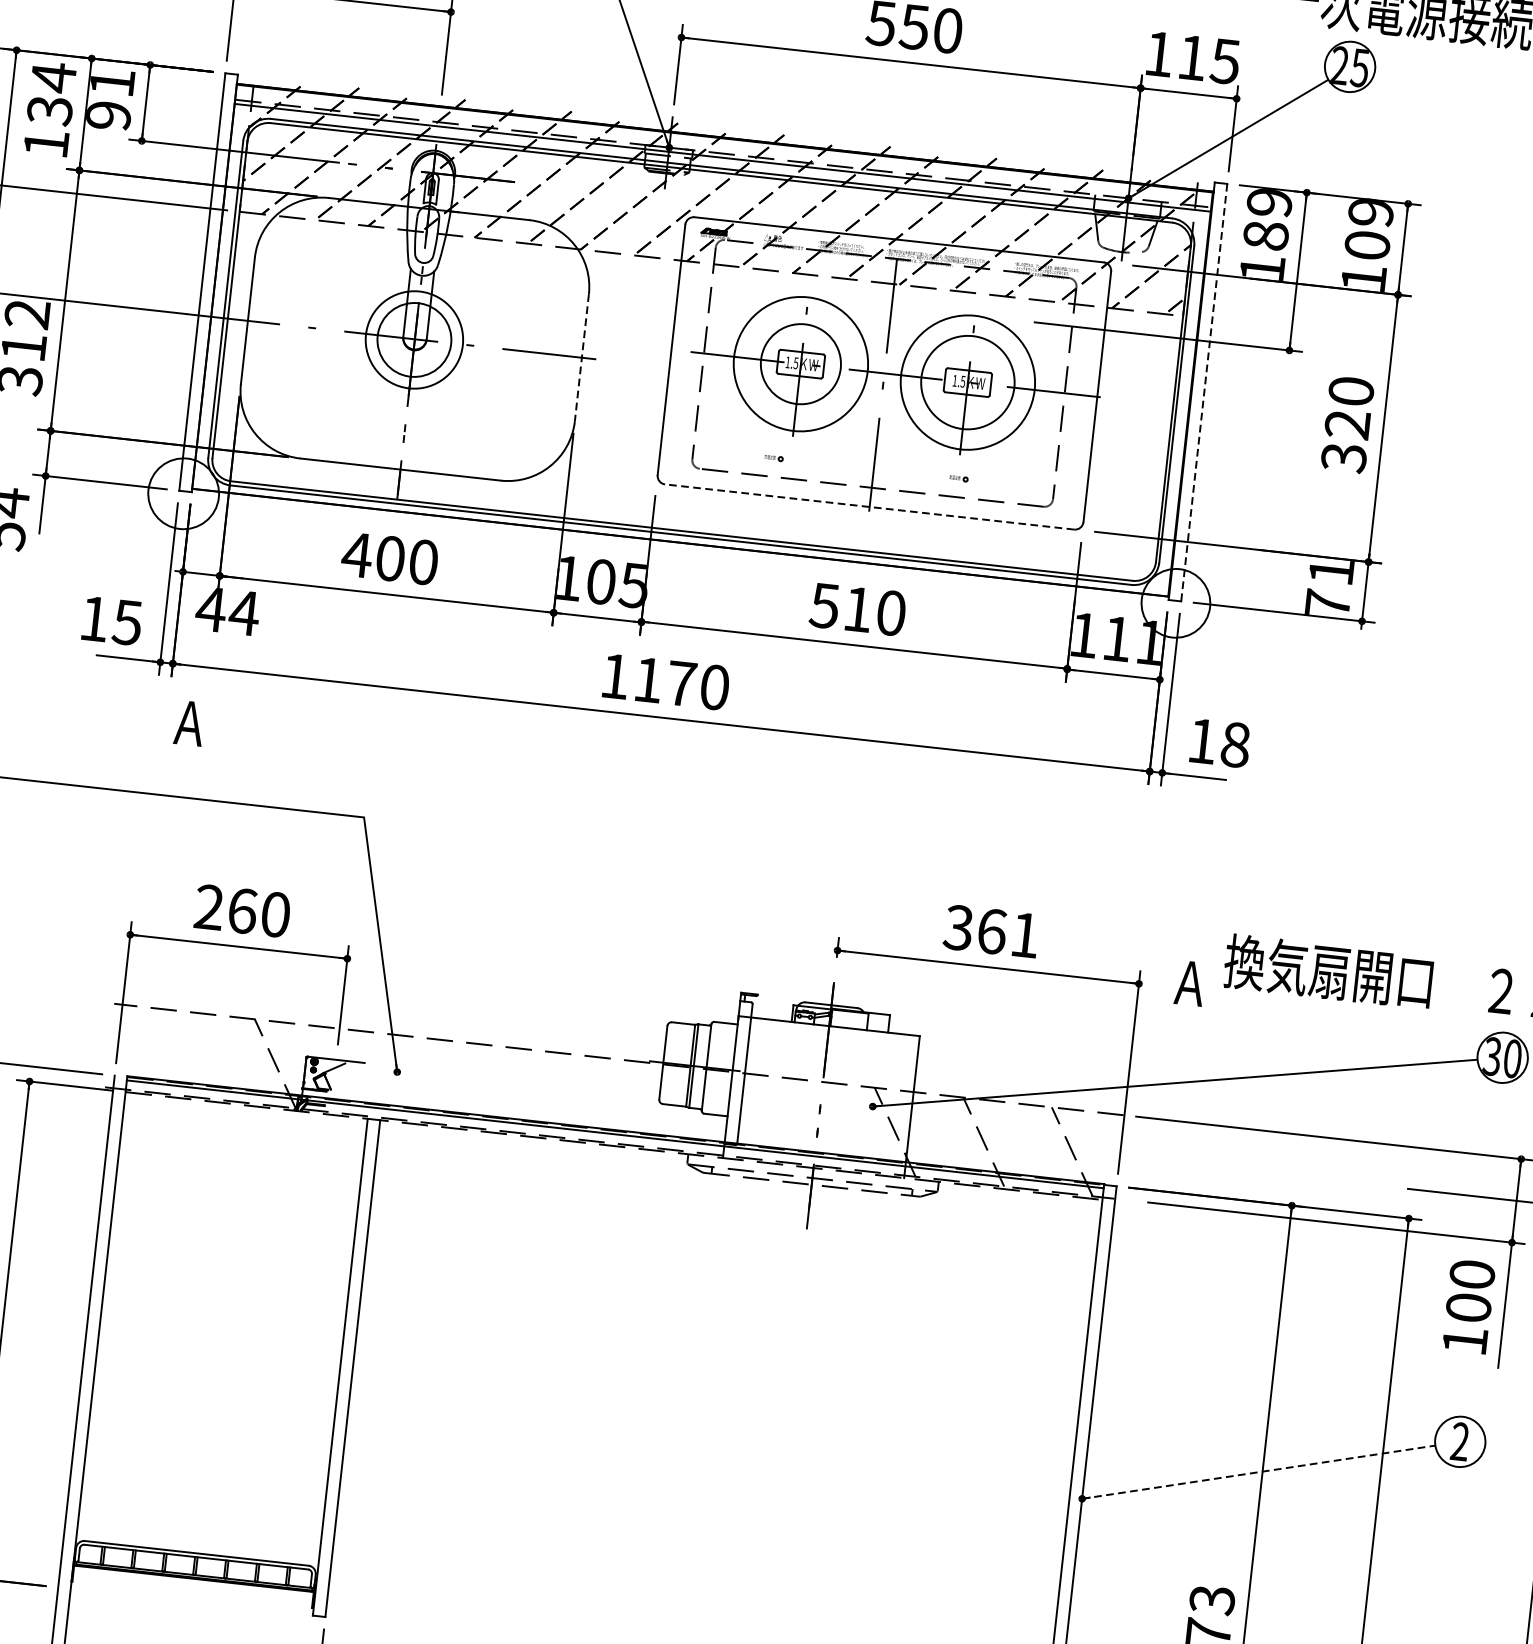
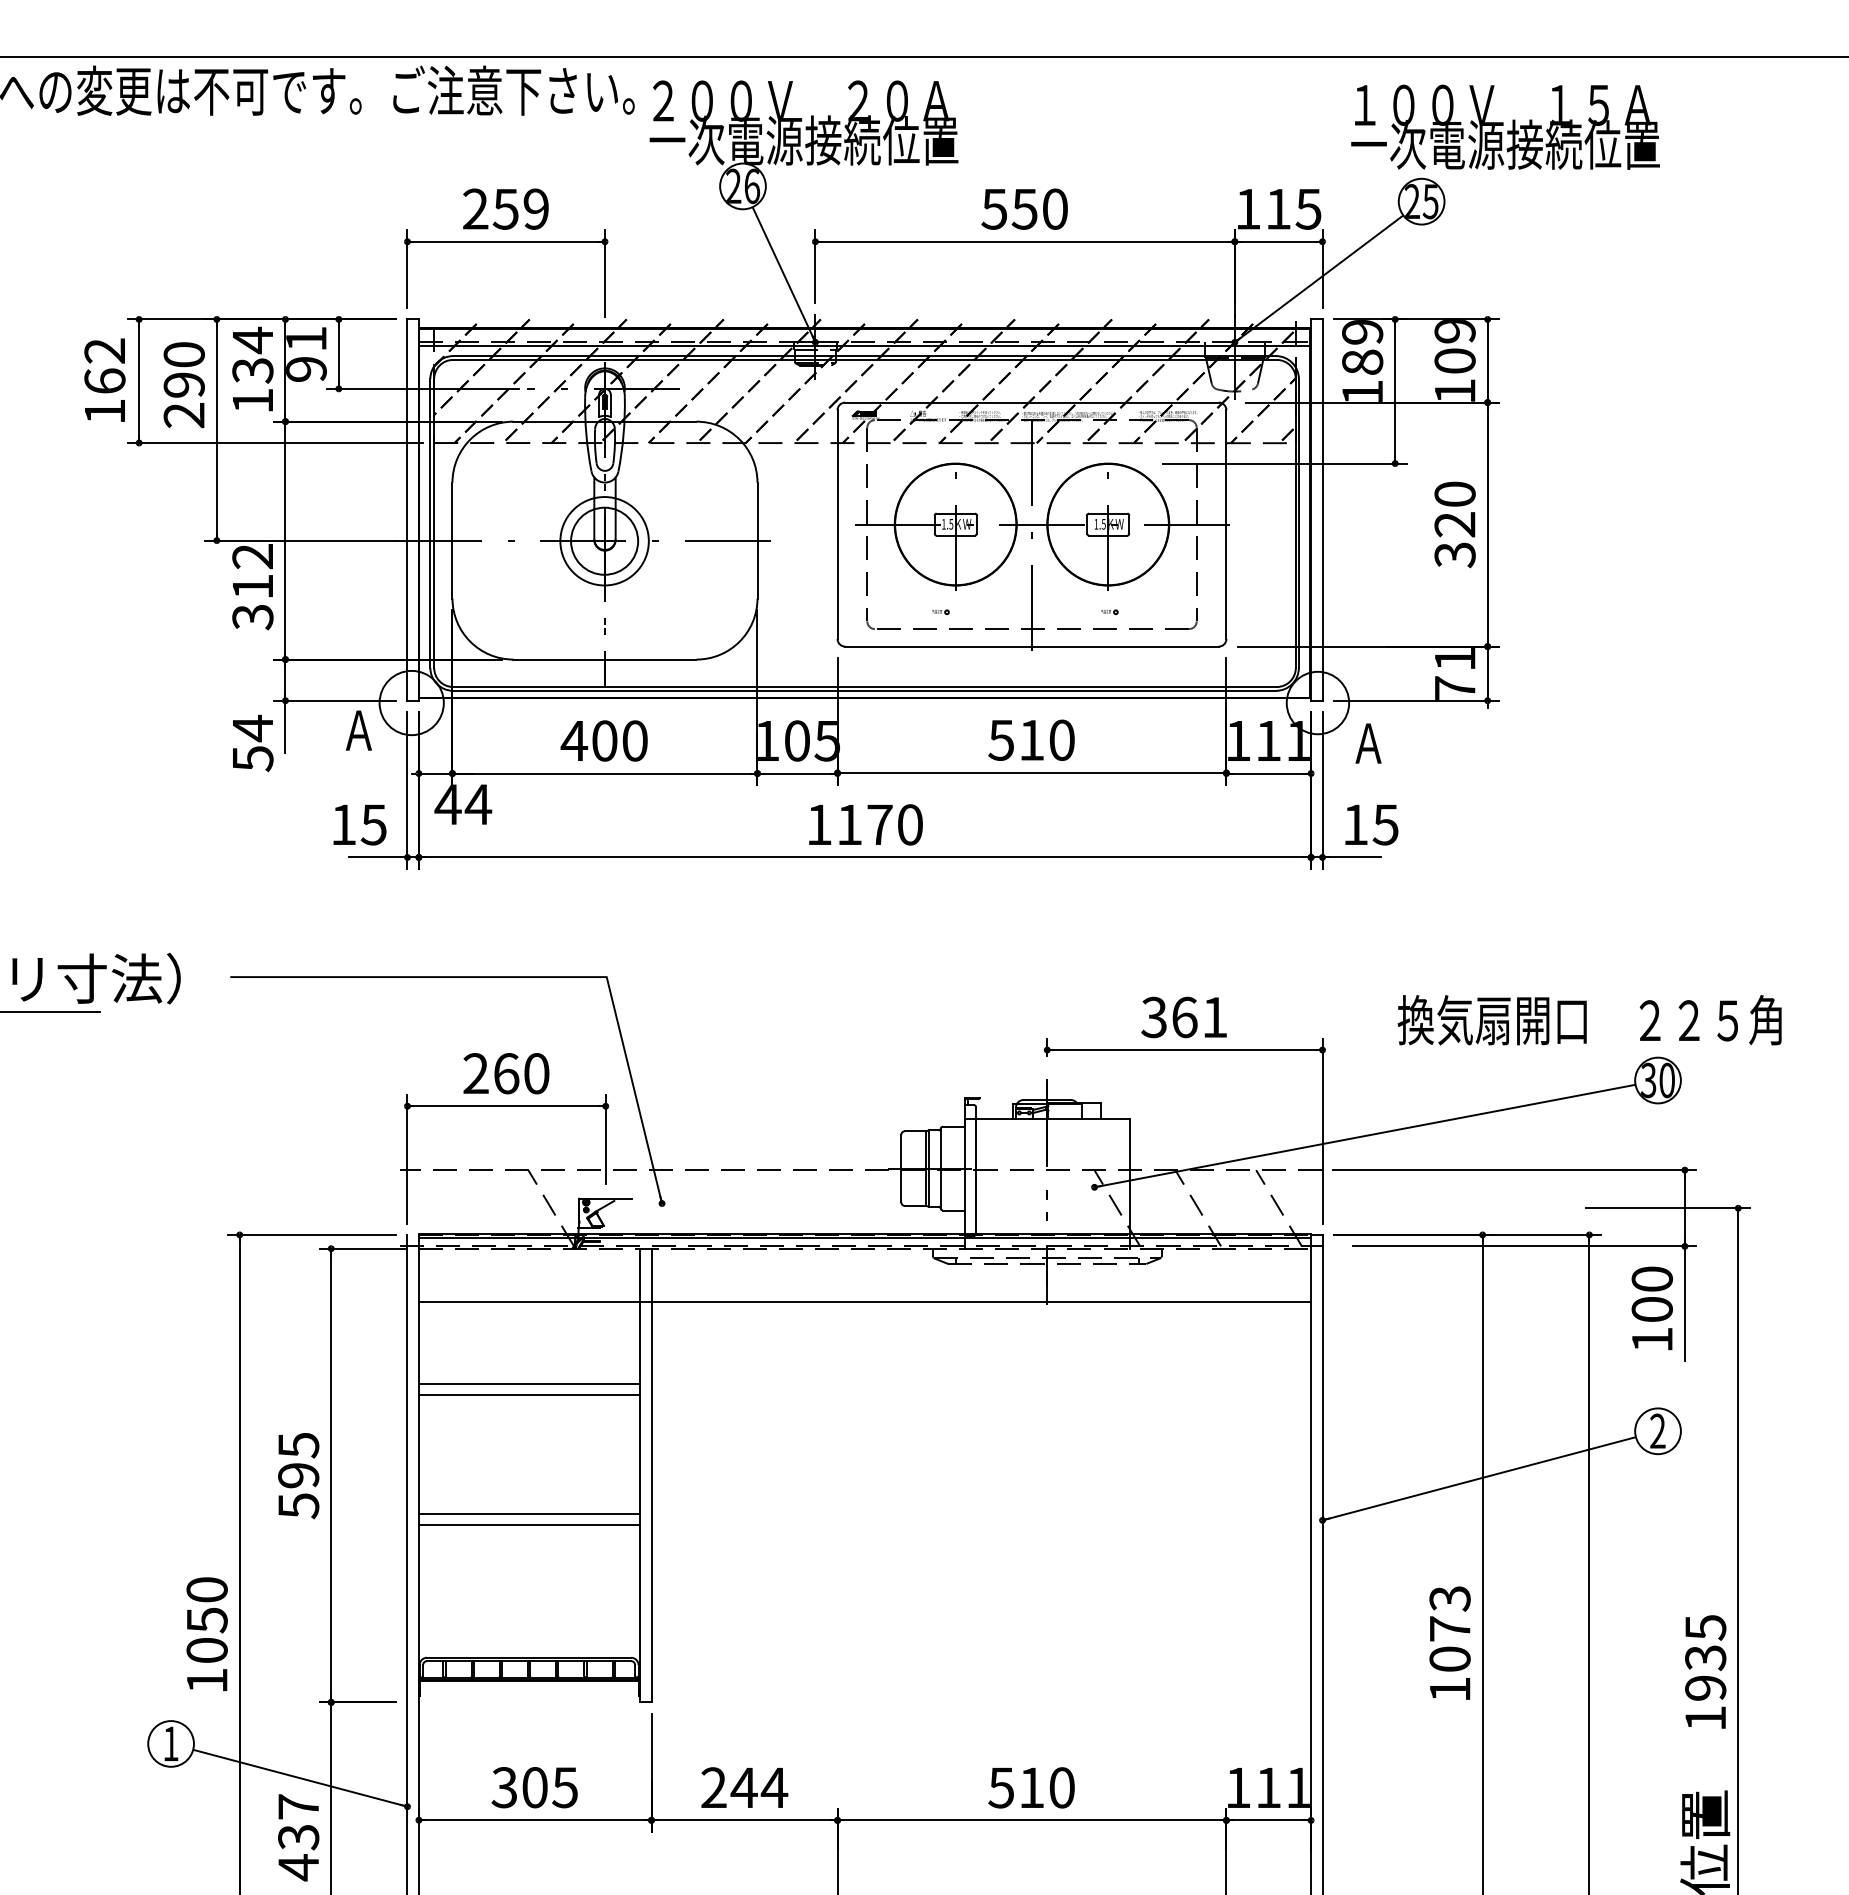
line: (581, 357) -> (757, 540), dashed -> solid
circle: (800, 364) -> (955, 524), size x1.67
circle: (967, 382) -> (1107, 524), size x1.43
line: (1204, 393) -> (1322, 510), dashed -> solid
line: (870, 506) -> (1032, 646), dashed -> solid
text: (189, 723) -> (358, 730), moved
text: (1235, 744) -> (1385, 824), 18 -> 15
text: (1190, 983) -> (1368, 743), moved
line: (606, 1204) -> (864, 1302), added
line: (230, 1254) -> (529, 1384), added
line: (228, 1266) -> (529, 1395), added
line: (214, 1395) -> (529, 1513), added
line: (213, 1408) -> (529, 1525), added
line: (1259, 1471) -> (1479, 1478), dashed -> solid

